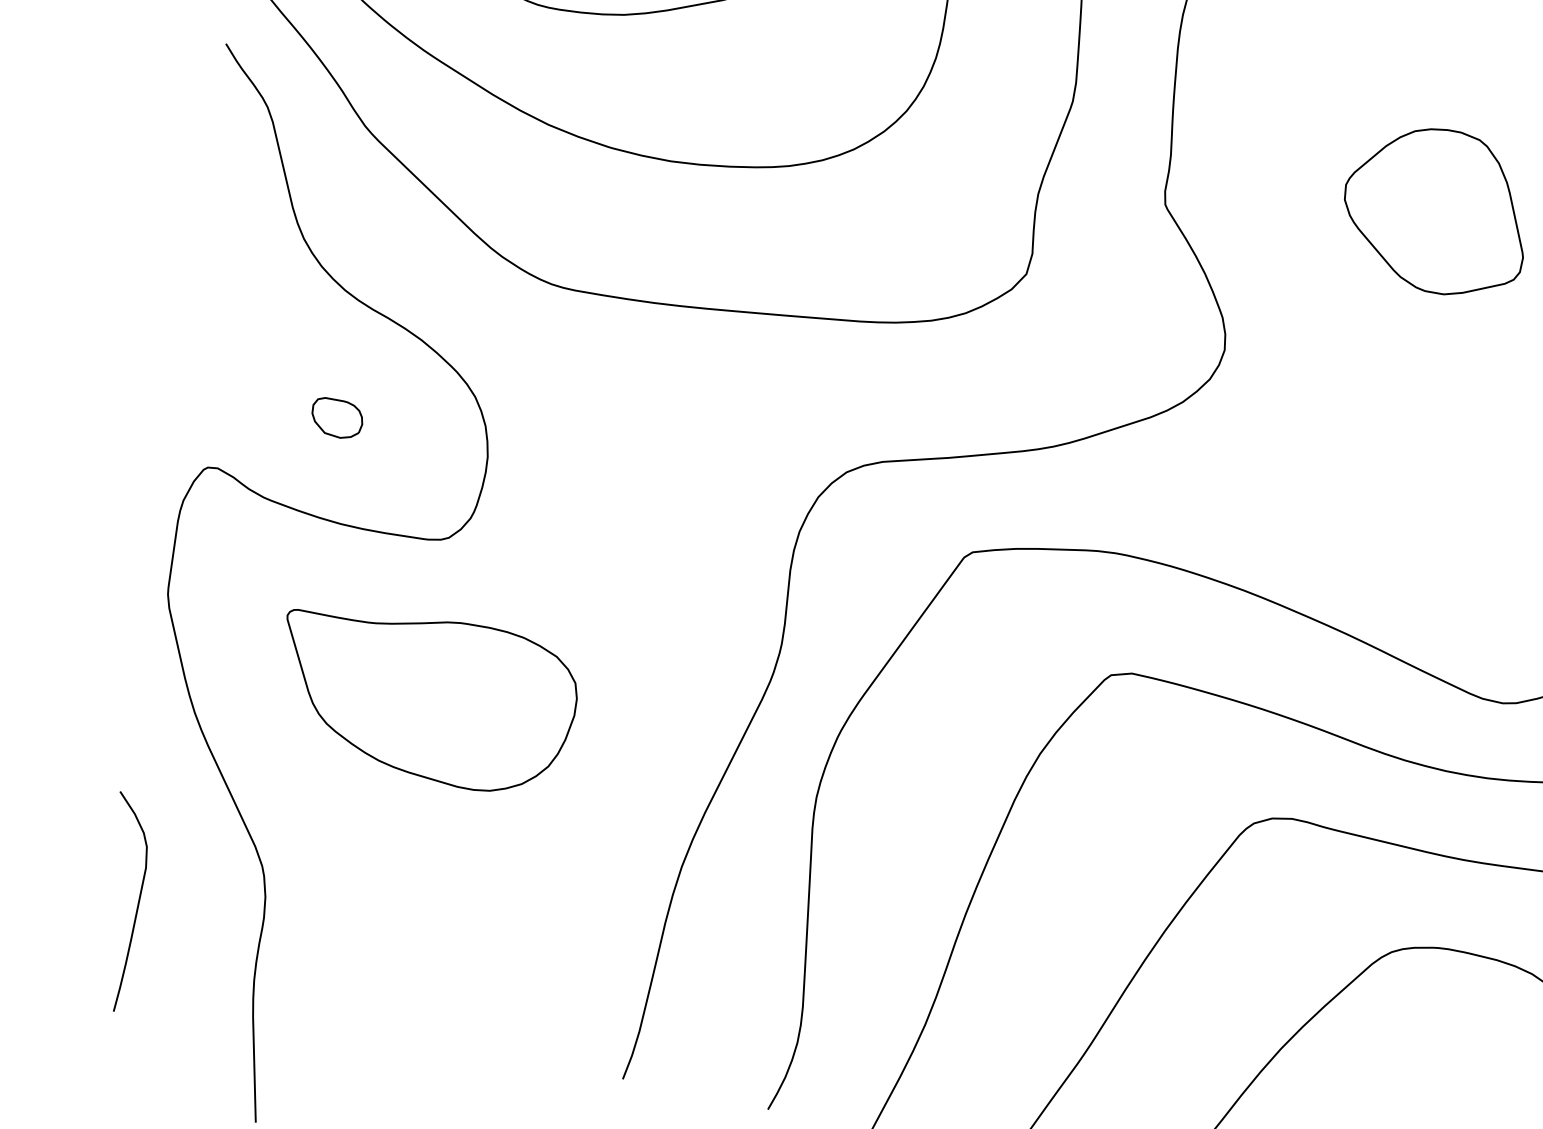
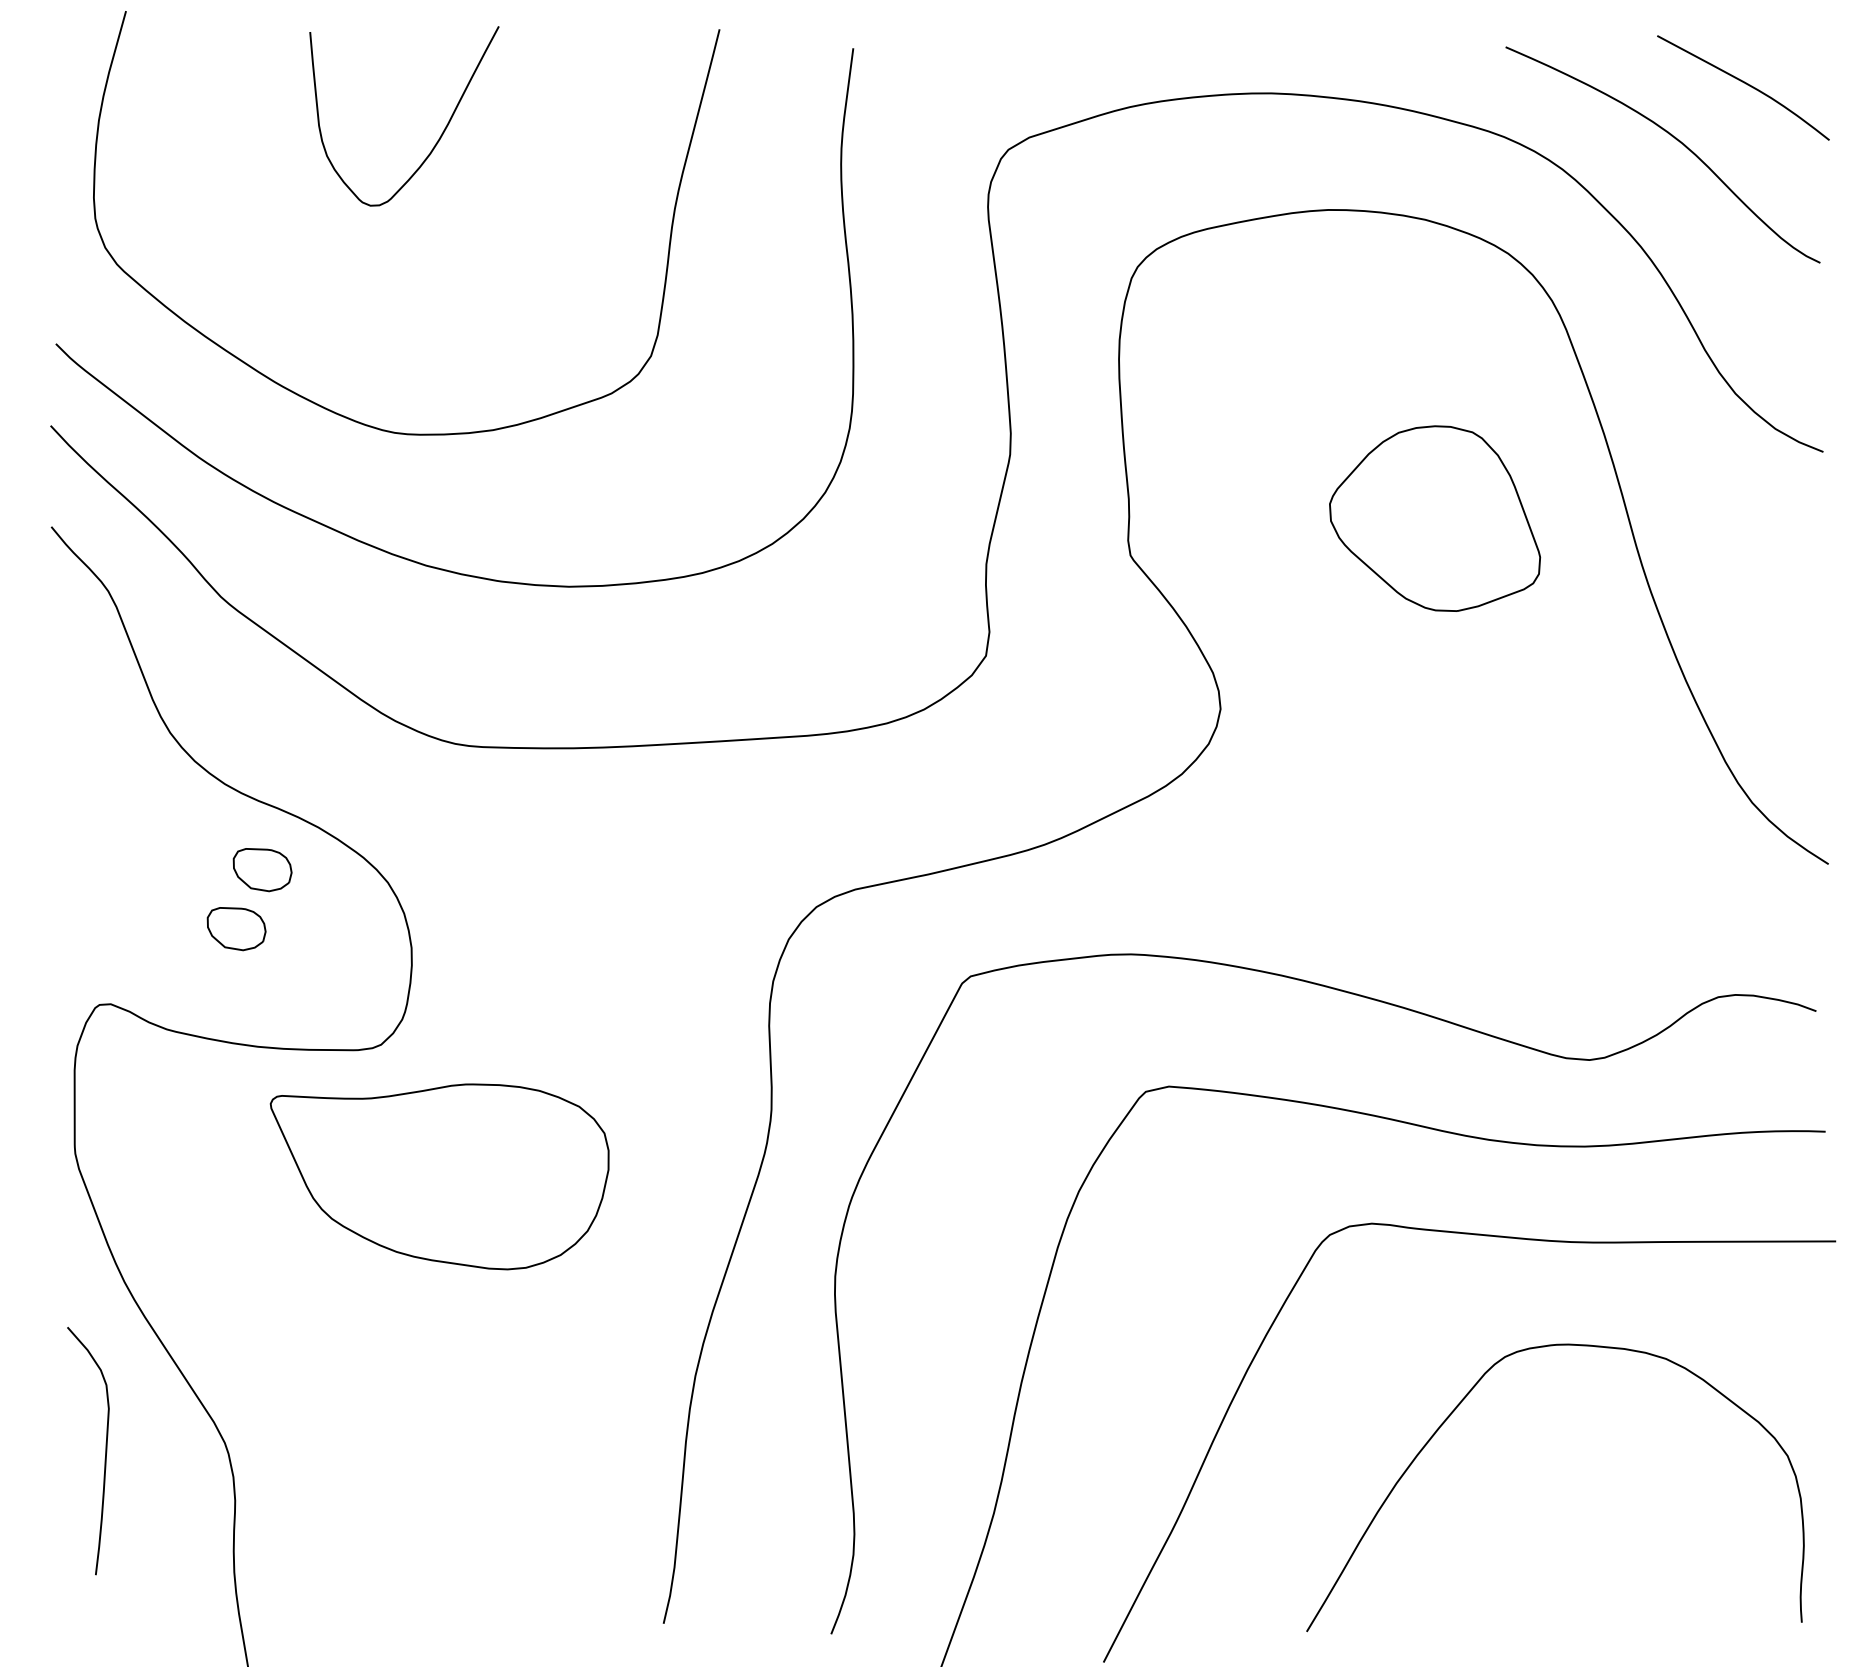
part: (367, 370) -> (262, 870), added
part: (425, 700) -> (439, 1176), moved
curve: (137, 904) -> (105, 1451), moved

